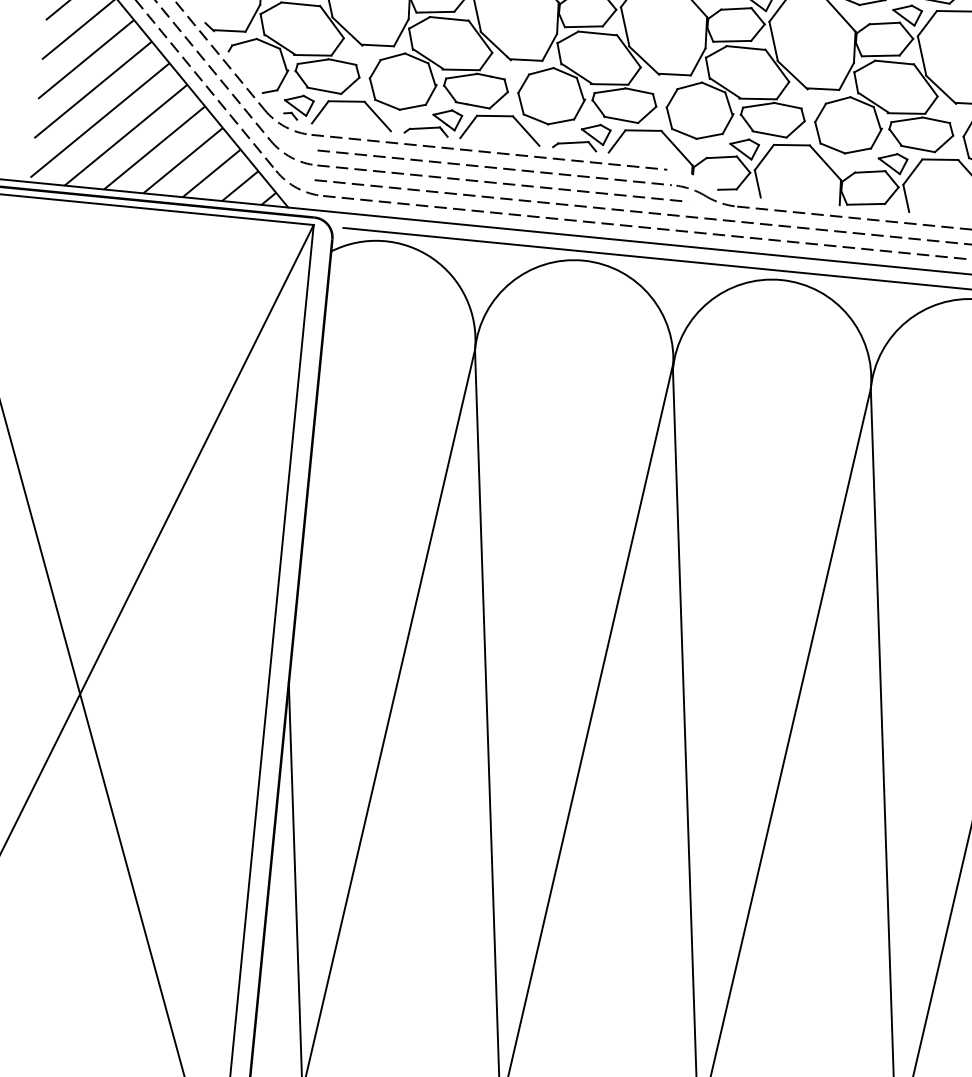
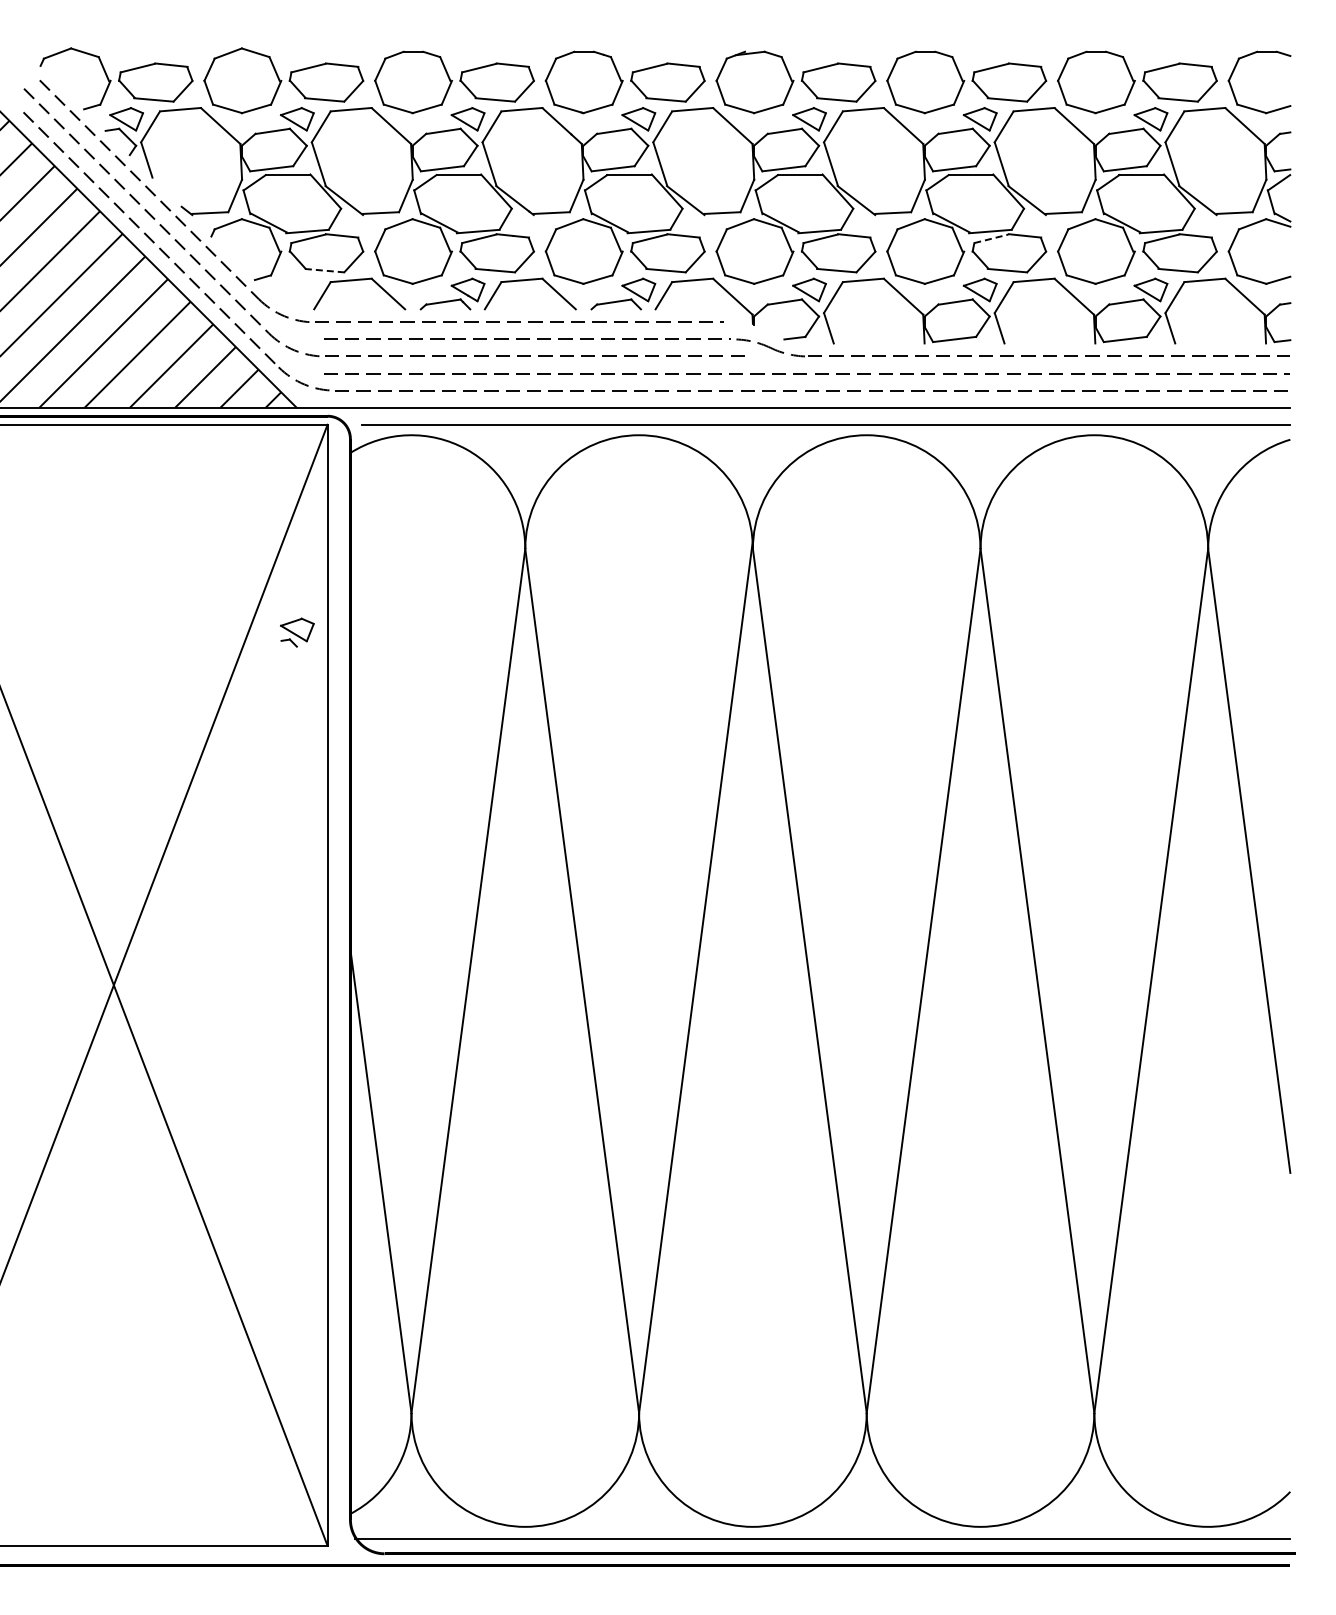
line: (324, 90) -> (324, 270), solid -> dashed
part: (298, 107) -> (297, 632), moved
line: (906, 119) -> (991, 238), solid -> dashed

